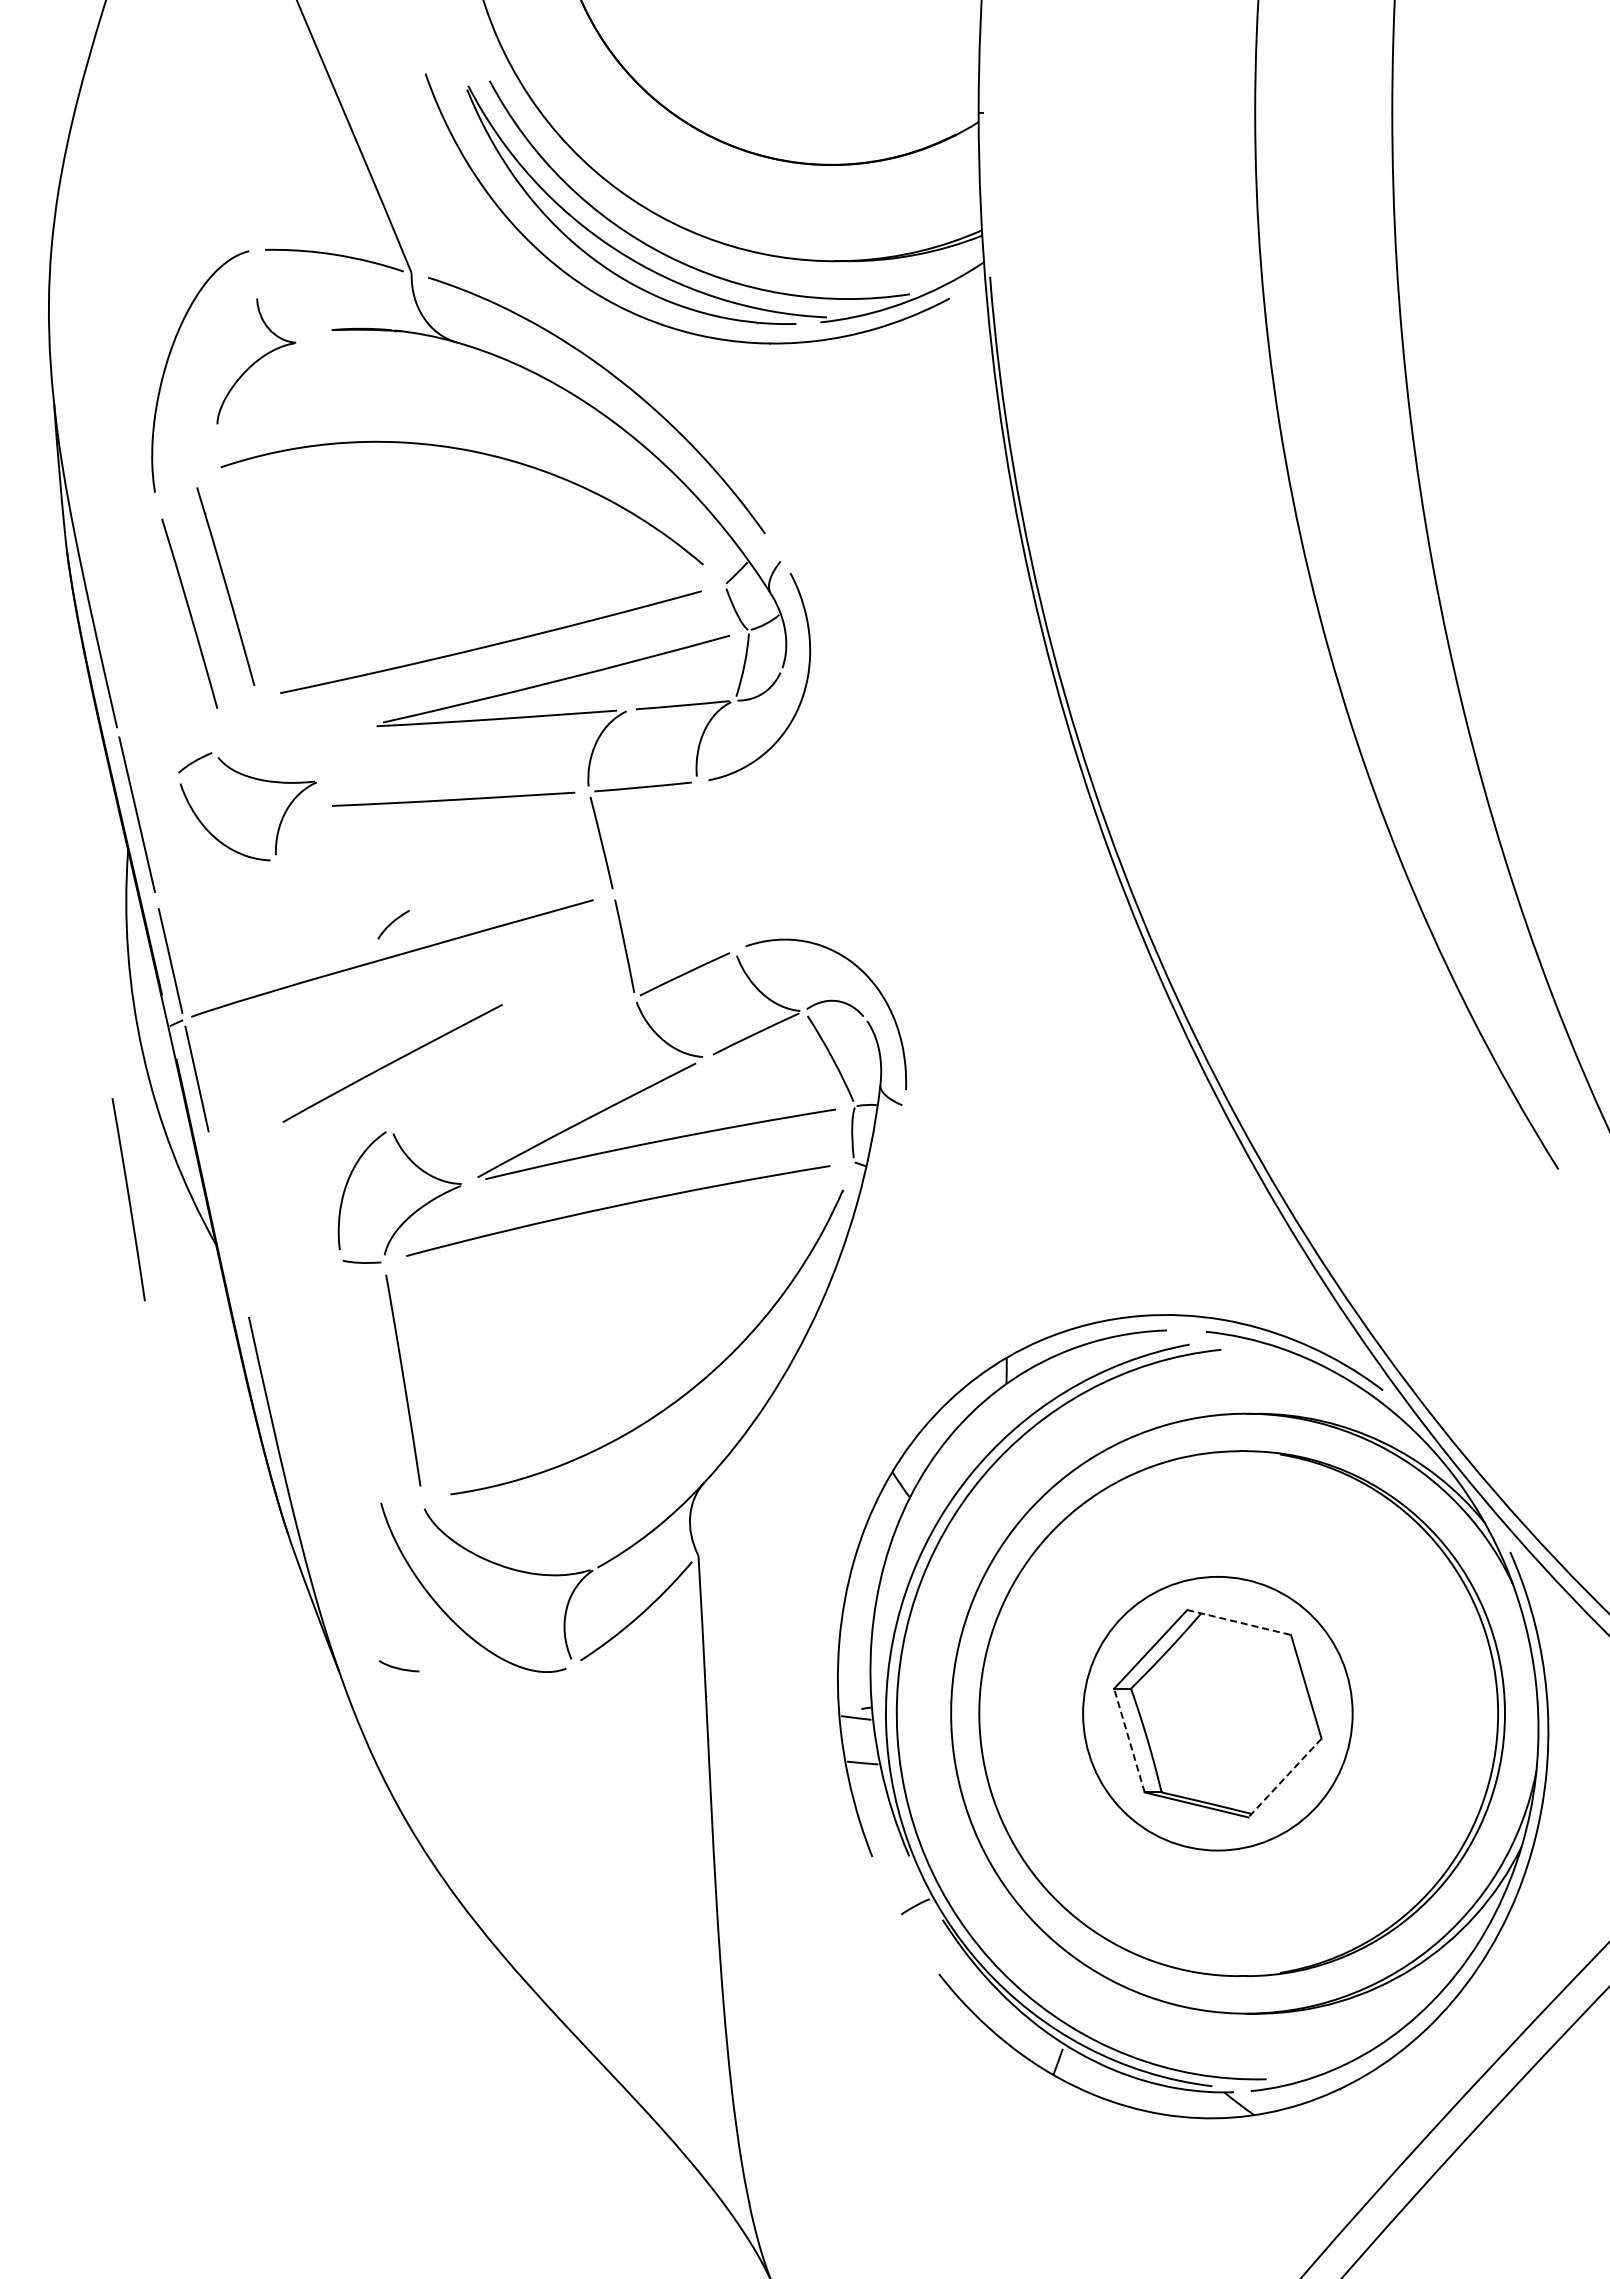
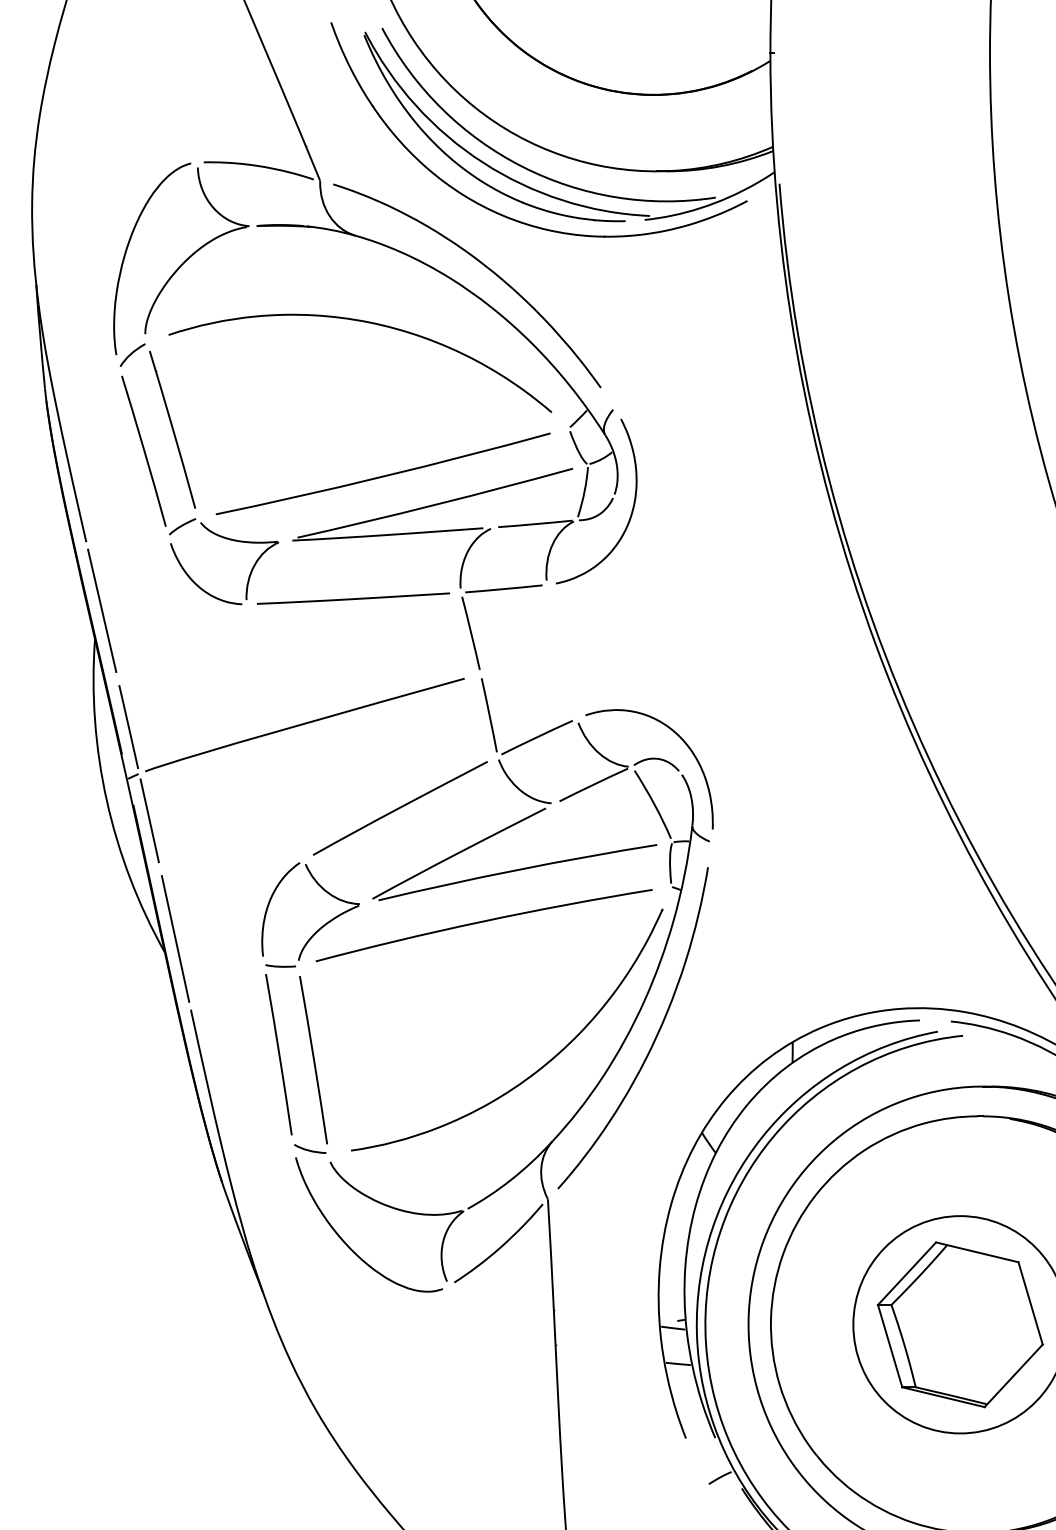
part: (256, 361) -> (196, 250), size x1.67
part: (253, 779) -> (228, 540), moved
curve: (392, 923) -> (131, 354), moved
curve: (392, 1063) -> (400, 808), moved
line: (128, 1199) -> (278, 1054), moved
line: (229, 1227) -> (175, 938), added
part: (834, 1349) -> (655, 1035), added
line: (1239, 1622) -> (977, 1252), dashed -> solid
curve: (398, 1667) -> (309, 1149), moved
line: (1129, 1740) -> (890, 1346), dashed -> solid
line: (1285, 1778) -> (1014, 1376), dashed -> solid

